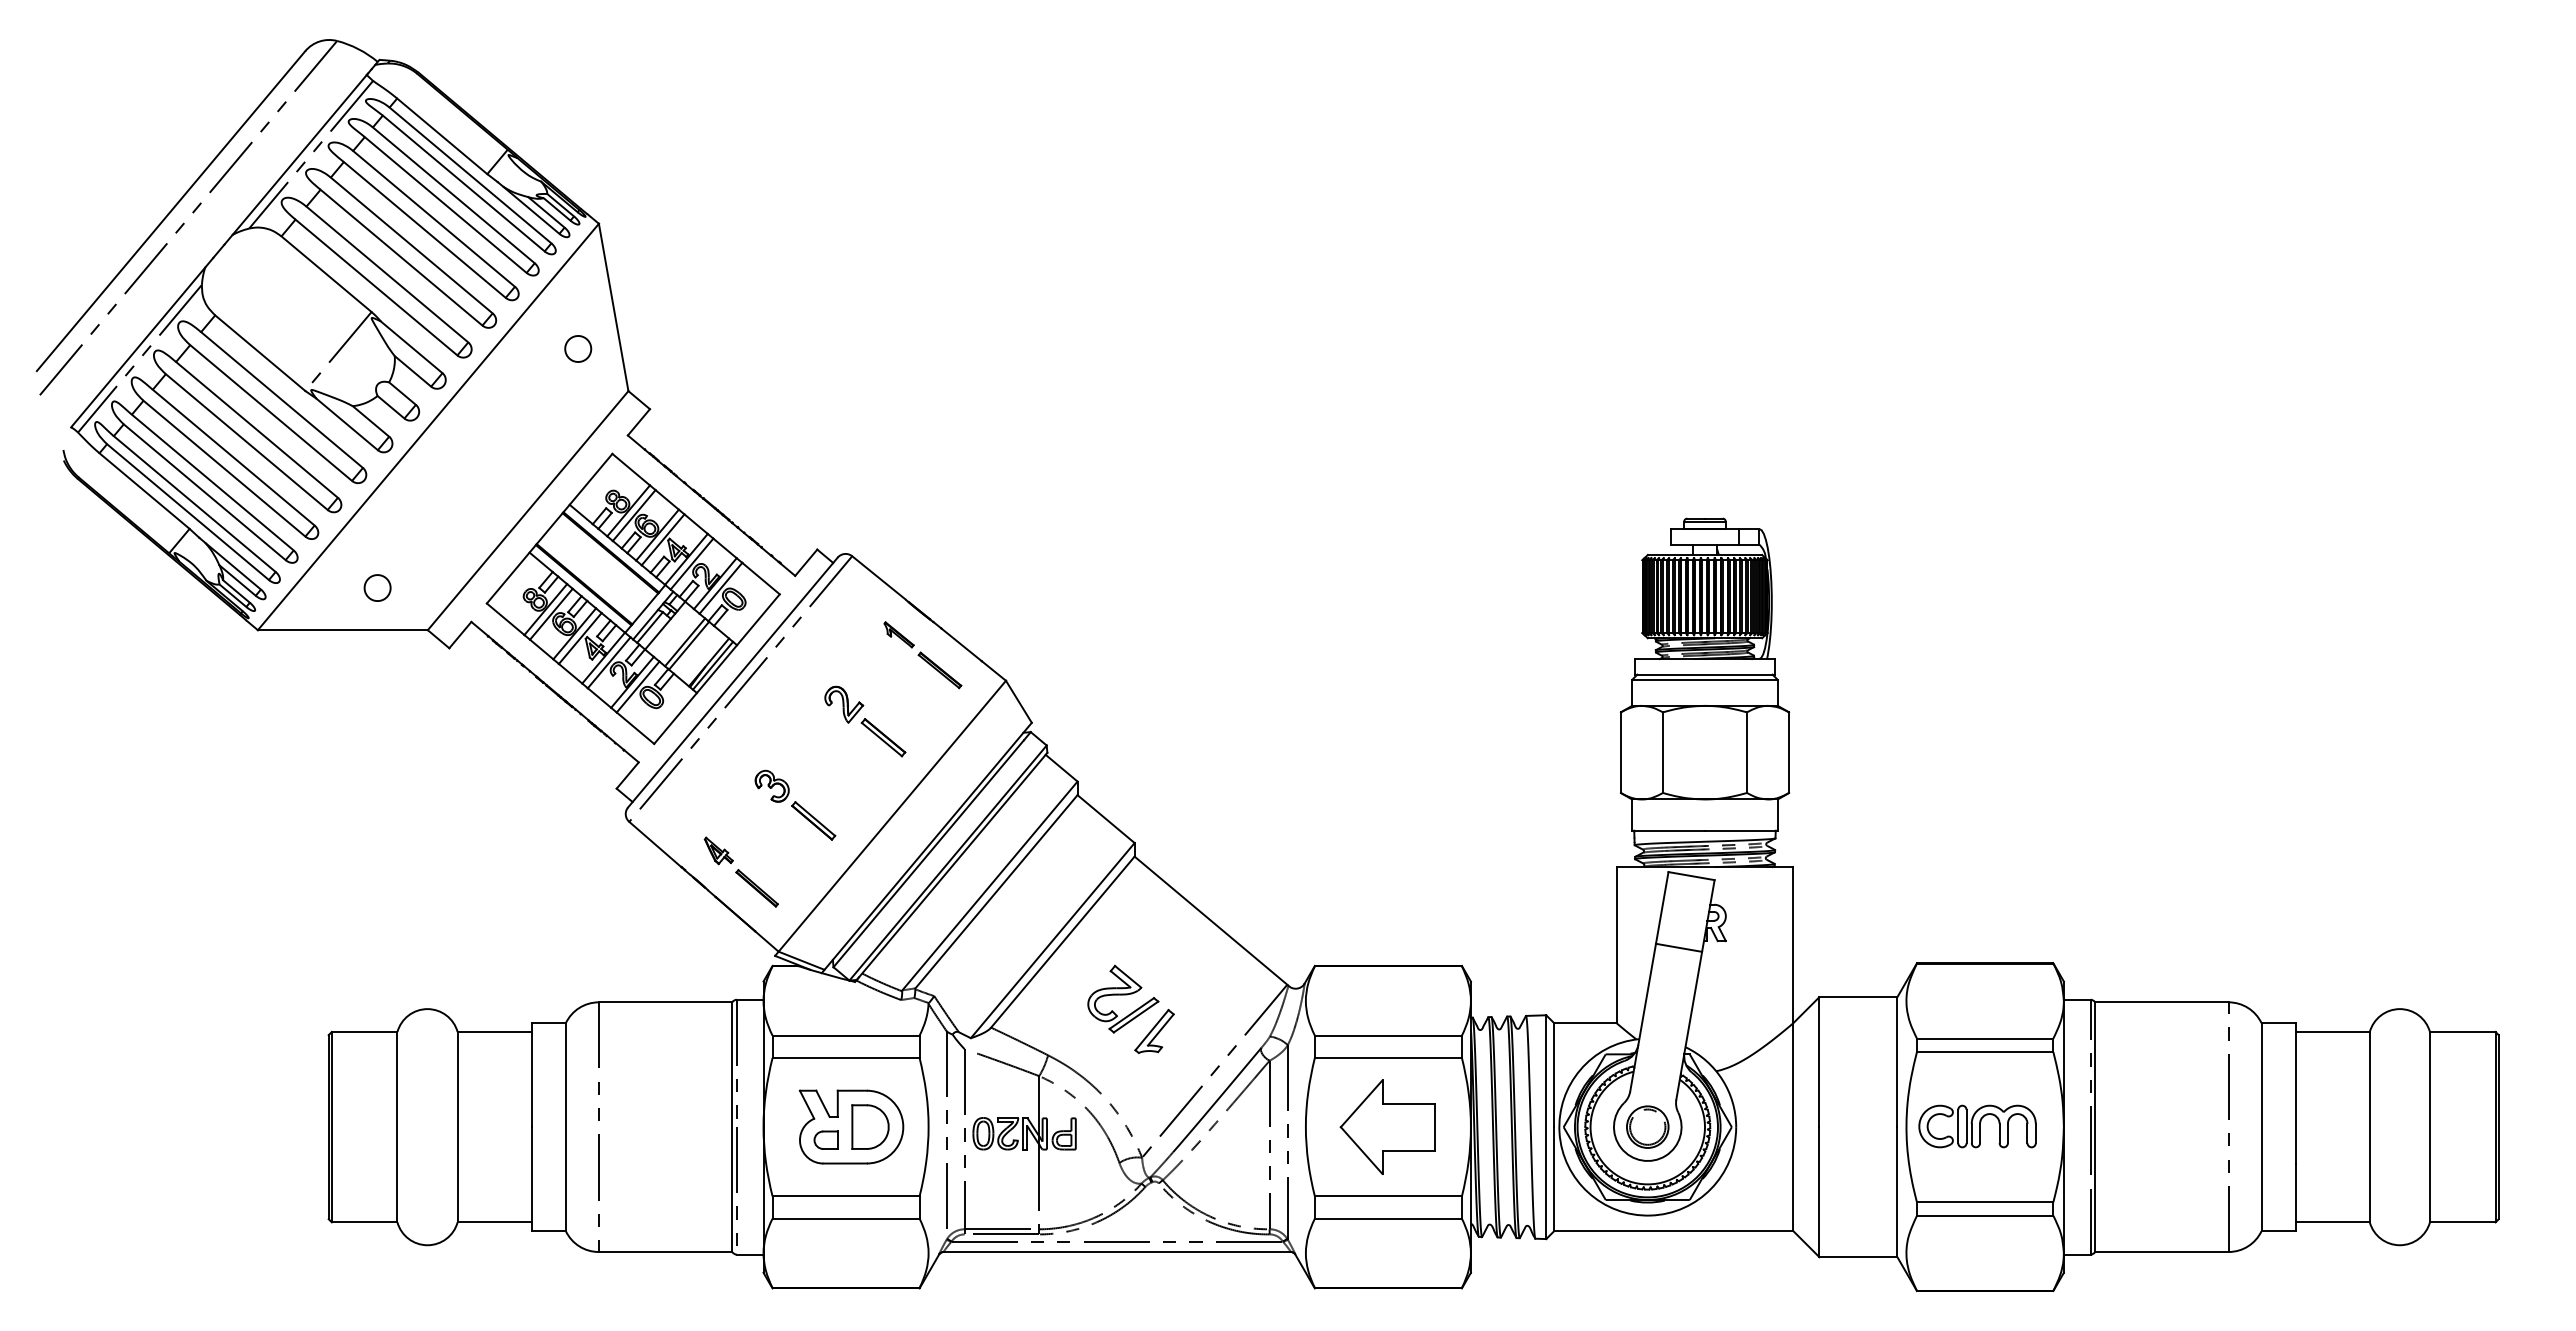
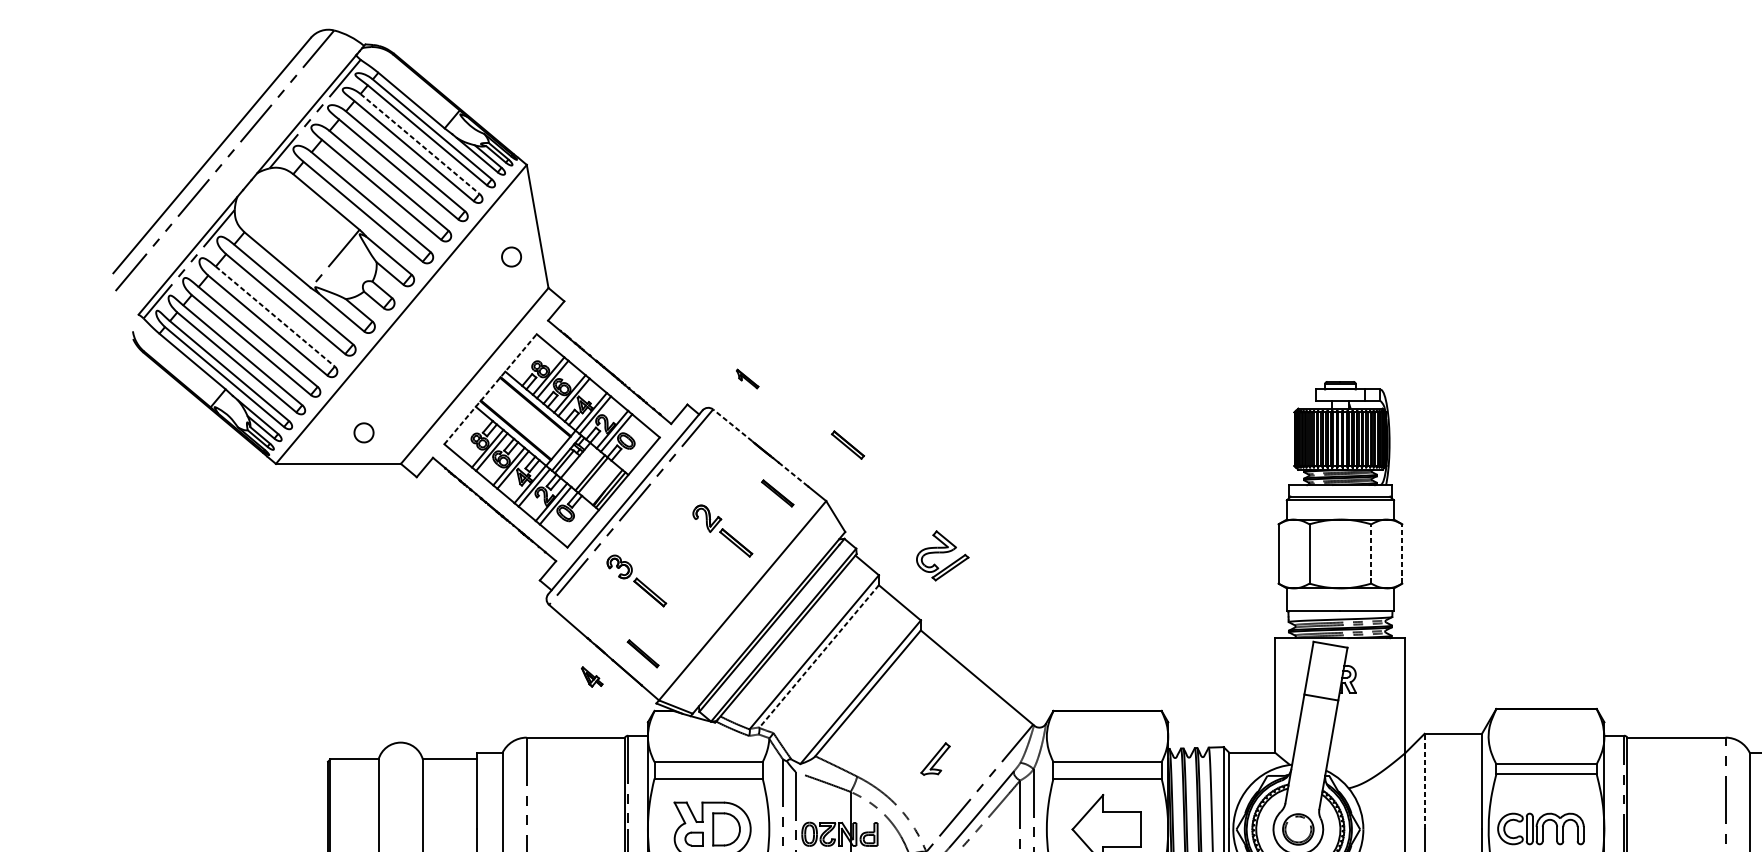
line: (453, 195) -> (419, 144), solid -> dashed
line: (257, 429) -> (275, 316), solid -> dashed
line: (549, 528) -> (490, 389), solid -> dashed
line: (878, 577) -> (732, 425), solid -> dashed
part: (1035, 604) -> (847, 444), added
part: (898, 634) -> (747, 378), moved
line: (961, 645) -> (793, 475), solid -> dashed
line: (1747, 752) -> (1371, 553), solid -> dashed
line: (1789, 752) -> (1402, 553), solid -> dashed
part: (795, 804) -> (636, 580), moved
part: (718, 850) -> (591, 676), moved
line: (996, 892) -> (819, 656), solid -> dashed
part: (1123, 998) -> (942, 555), moved
line: (1819, 1061) -> (1424, 781), solid -> dashed

